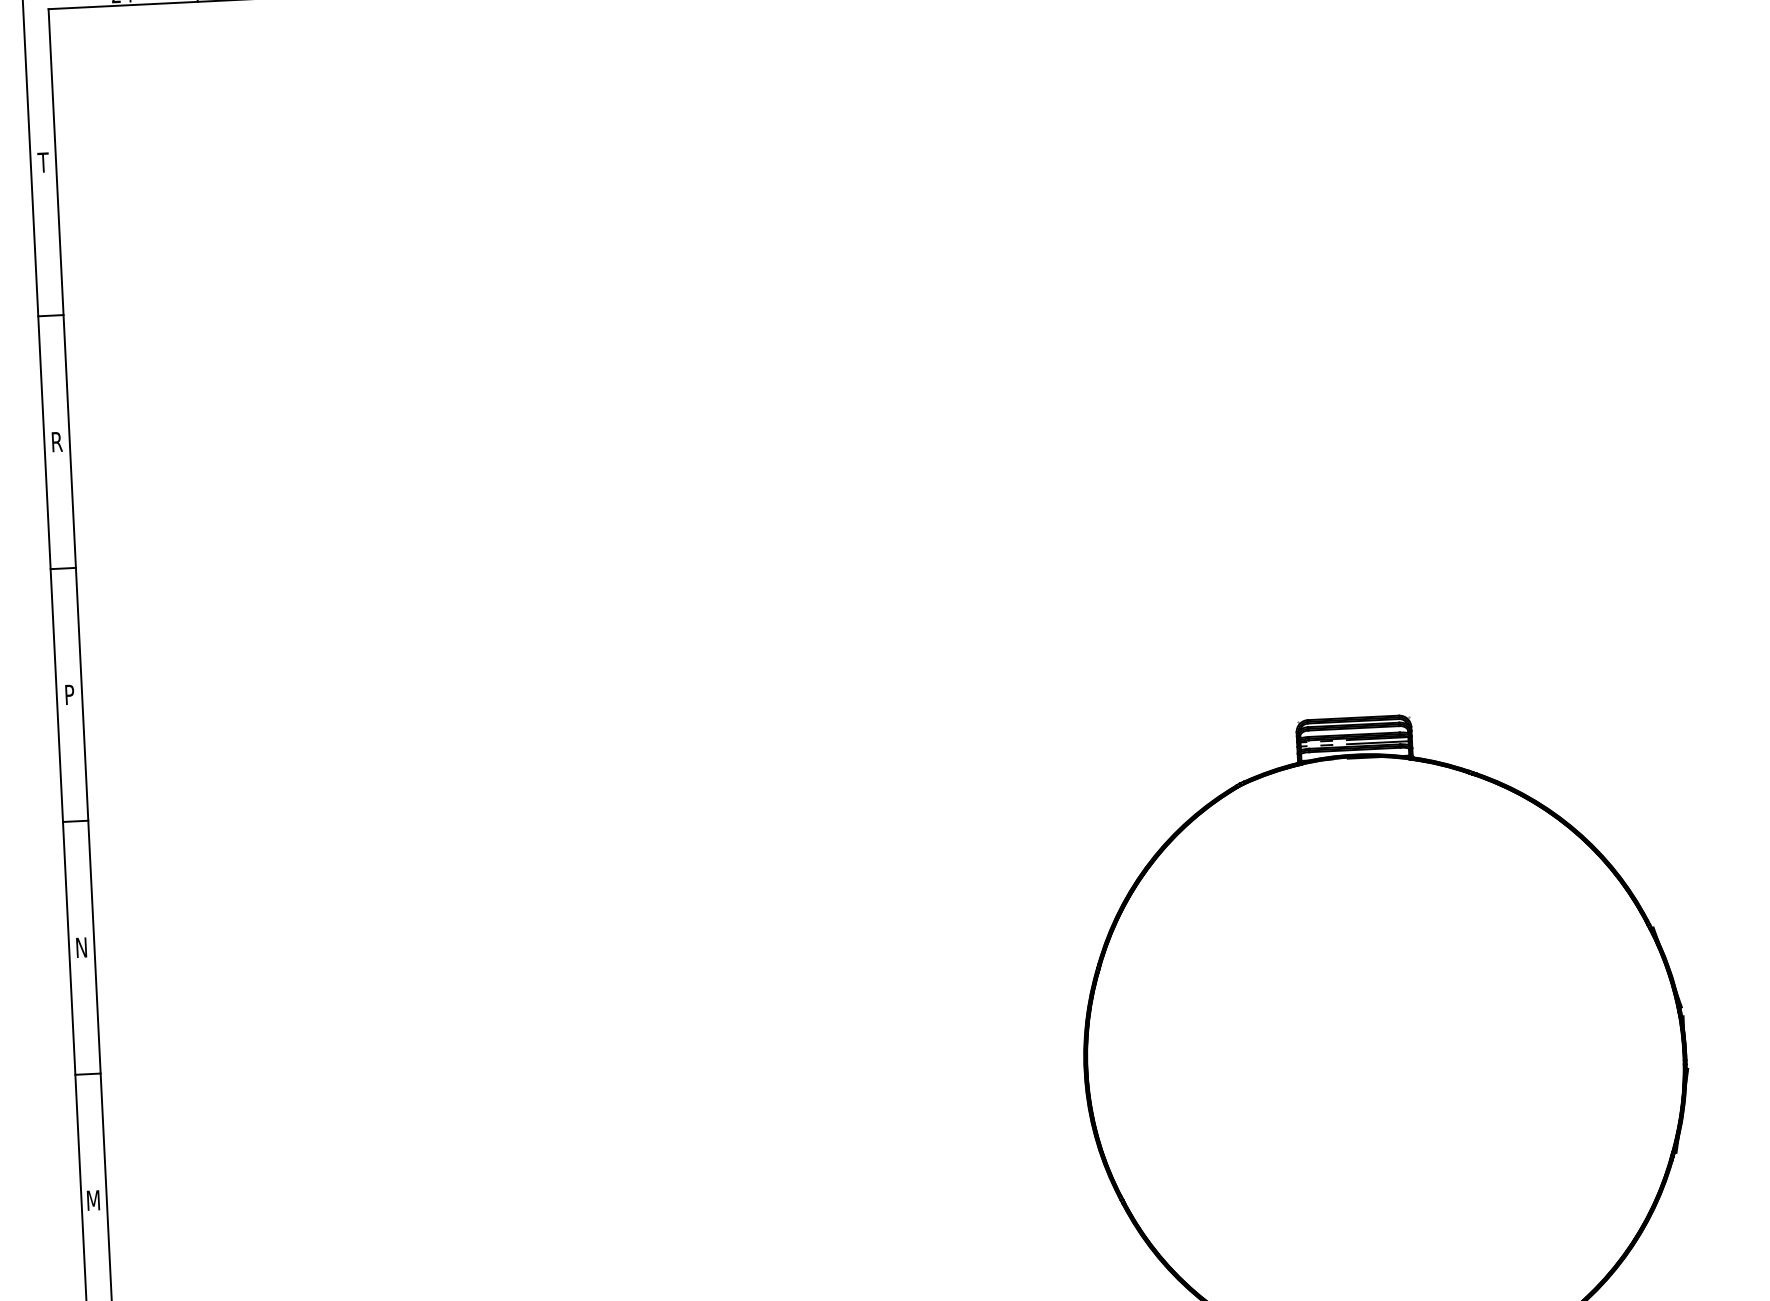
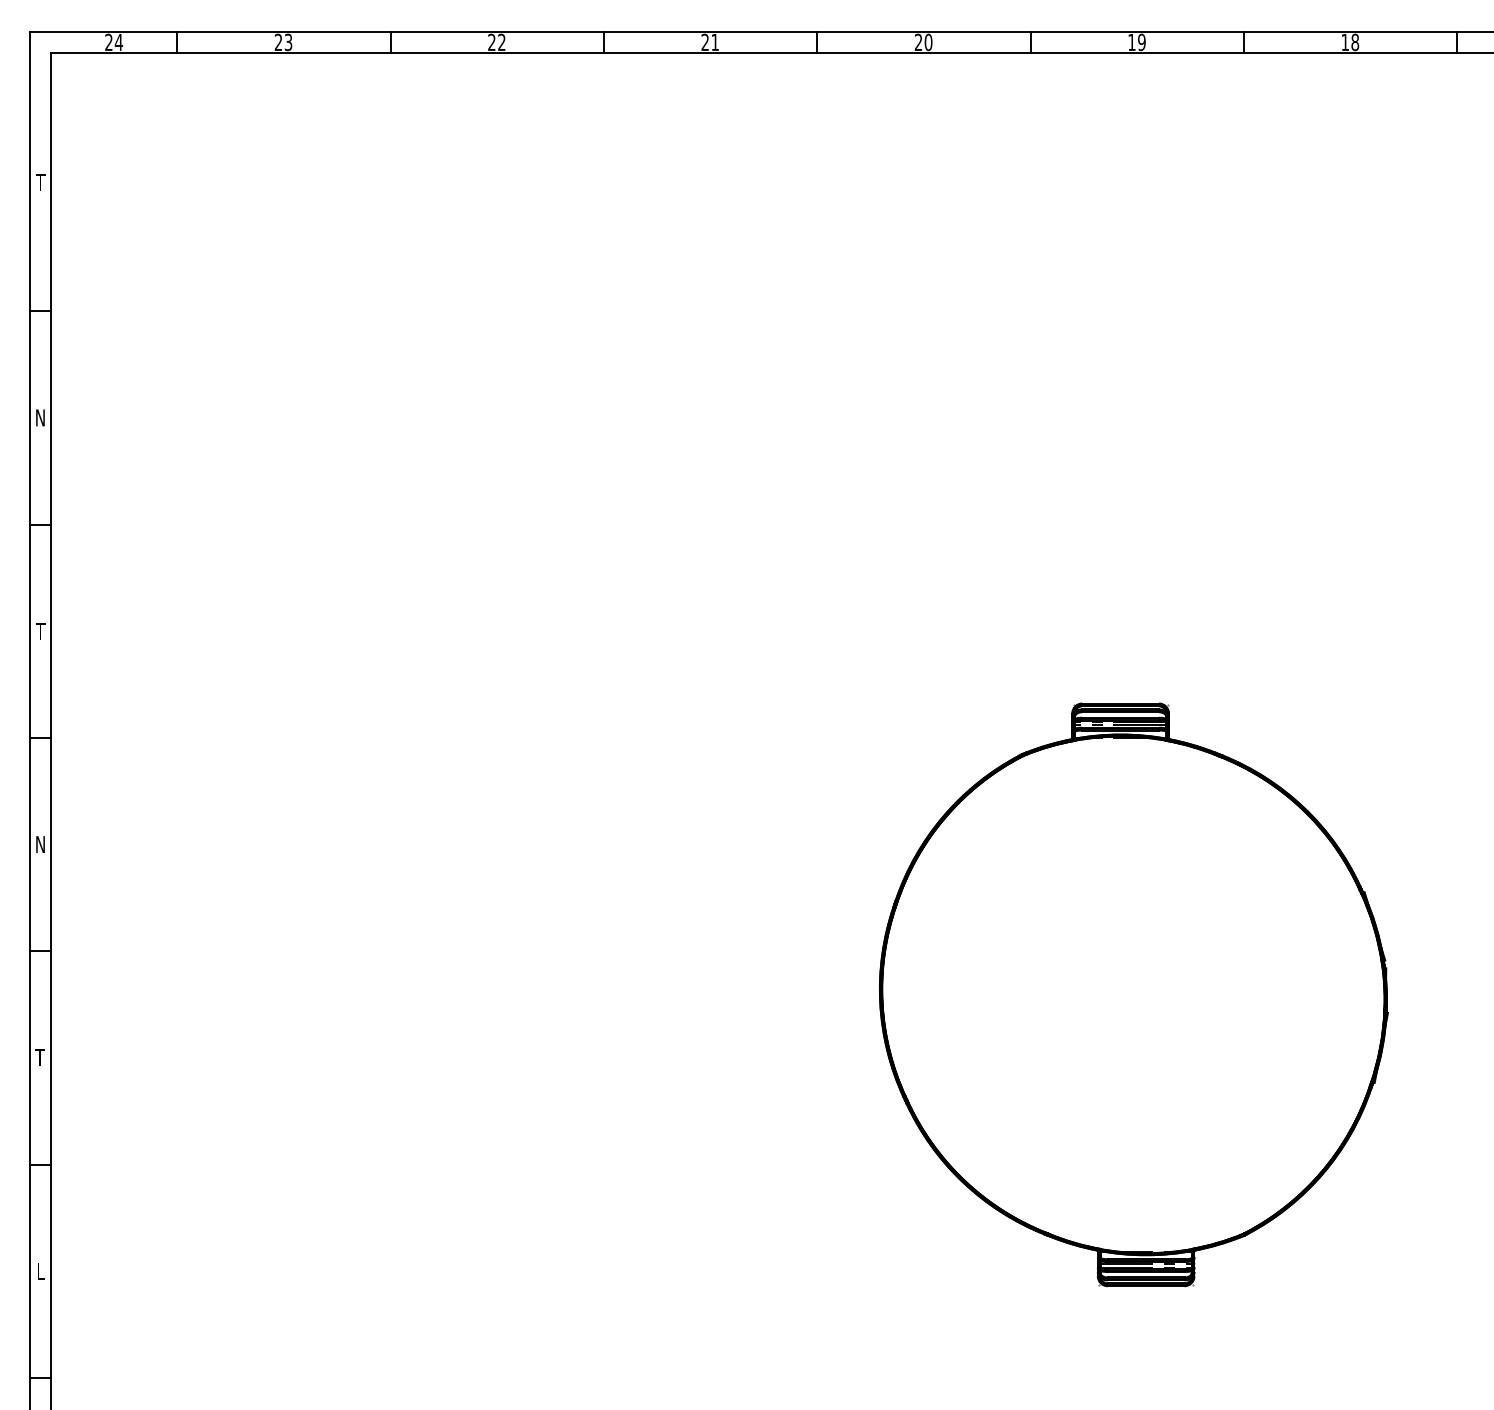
text: (56, 441) -> (40, 417), R -> N
text: (69, 693) -> (40, 630), P -> T
text: (93, 1200) -> (40, 1057), M -> T

